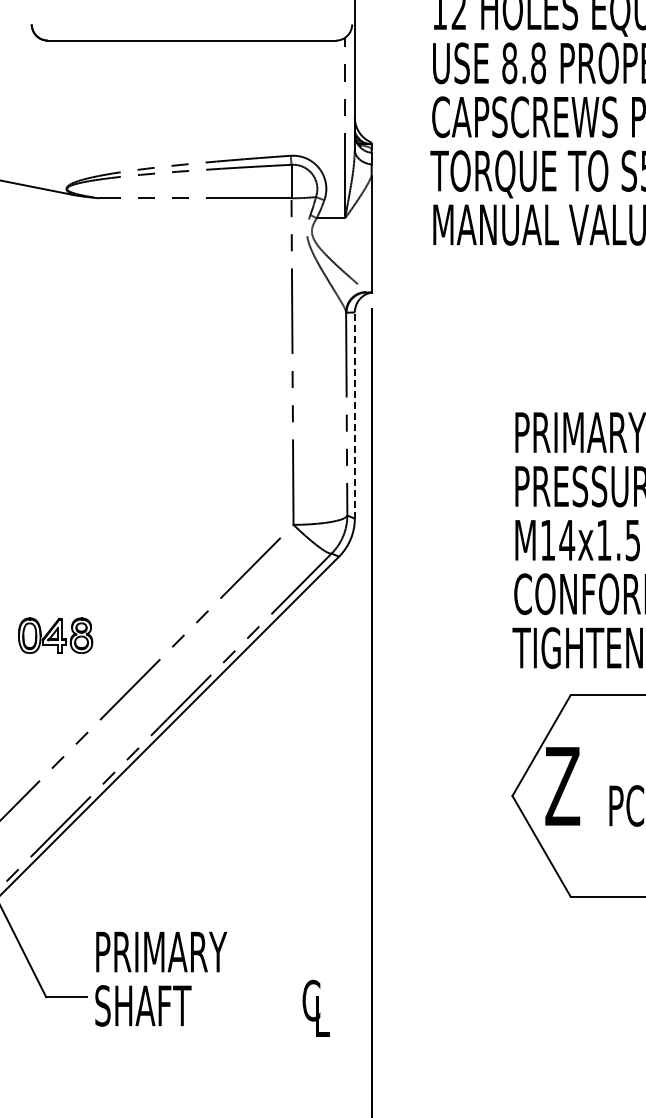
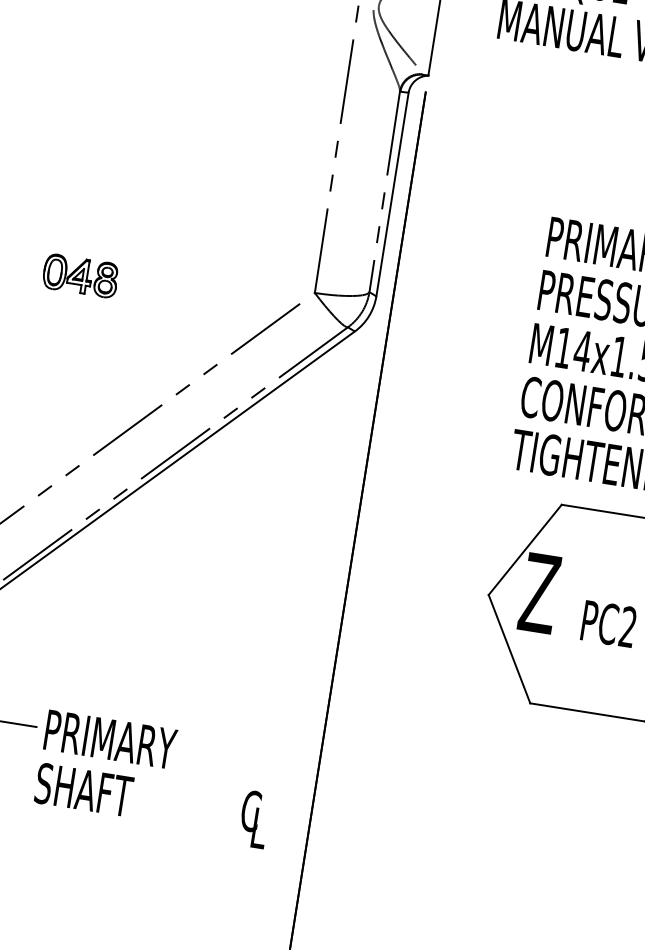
line: (354, 415) -> (392, 194), dashed -> solid
part: (55, 635) -> (80, 275), moved
text: (212, 983) -> (155, 778), moved

